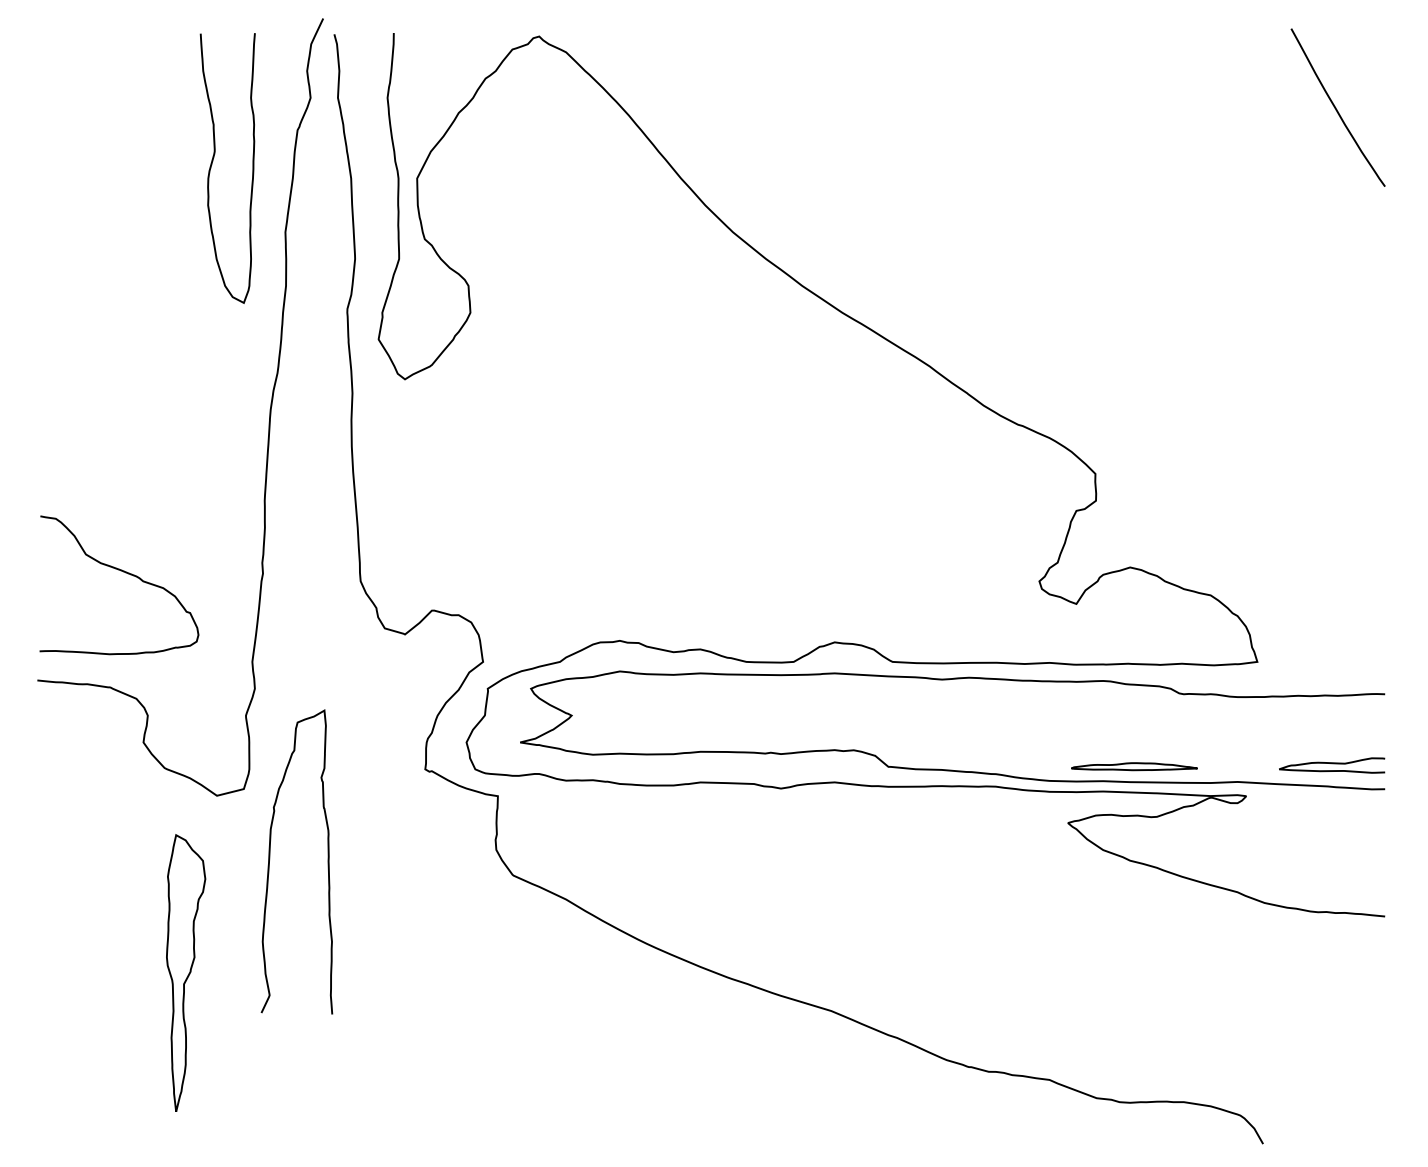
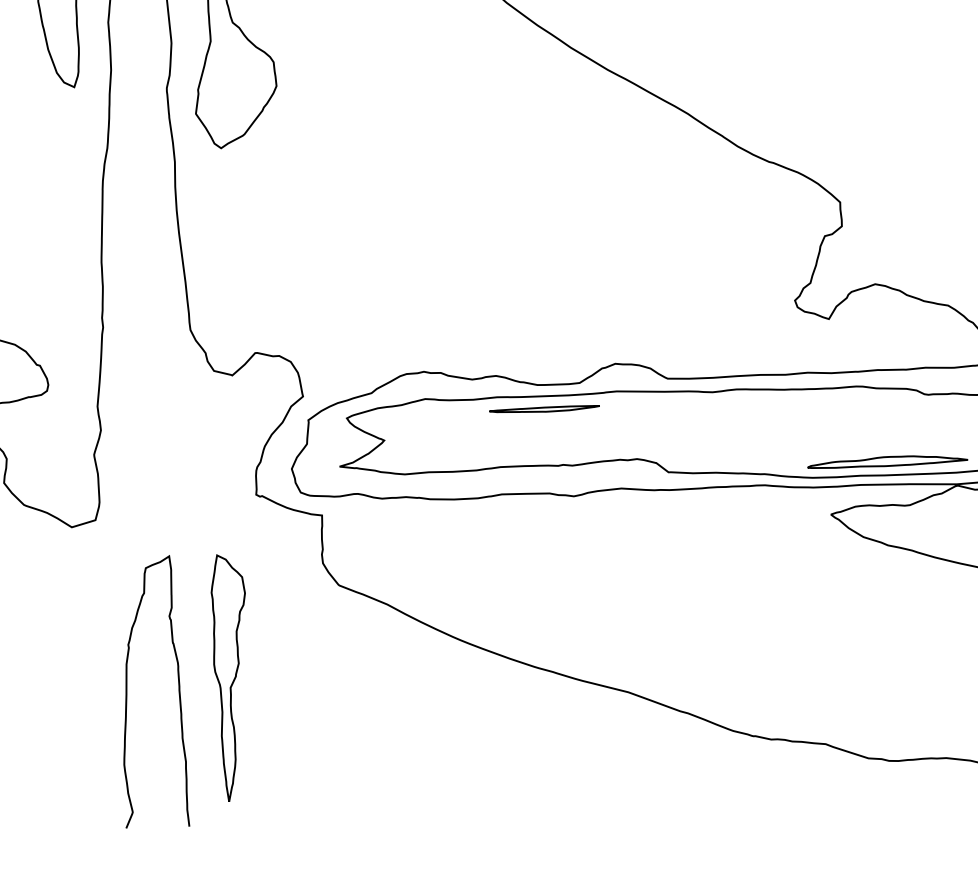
part: (753, 689) -> (545, 409), added
part: (1134, 766) -> (887, 461), size x1.43
curve: (270, 859) -> (127, 691), moved
part: (186, 972) -> (232, 677), moved

